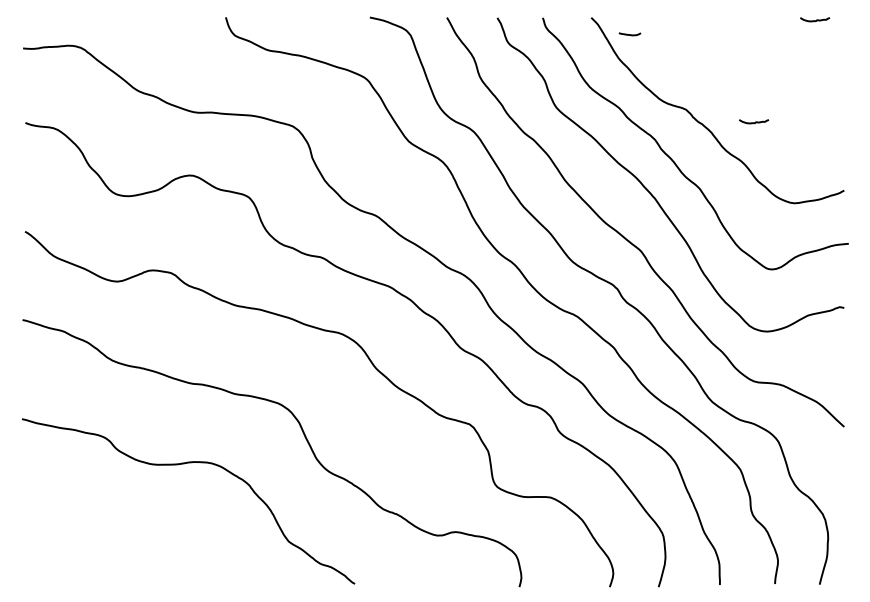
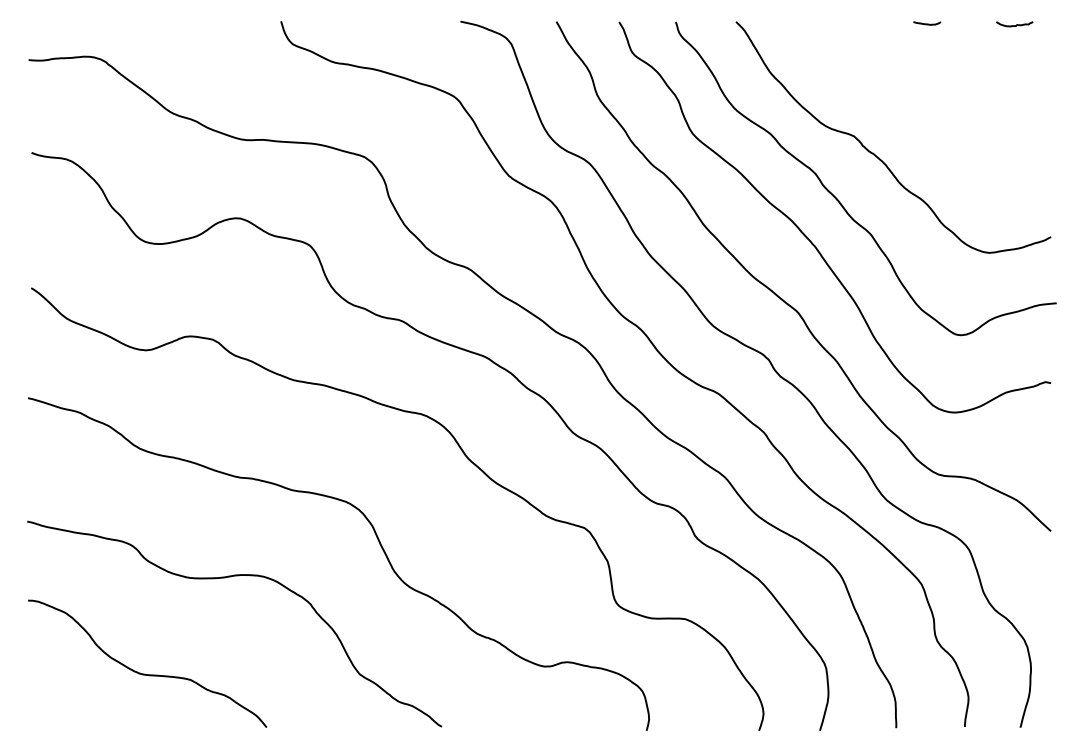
curve: (630, 34) -> (927, 23), moved
curve: (753, 122) -> (938, 152), removed
curve: (116, 541) -> (144, 673), added

